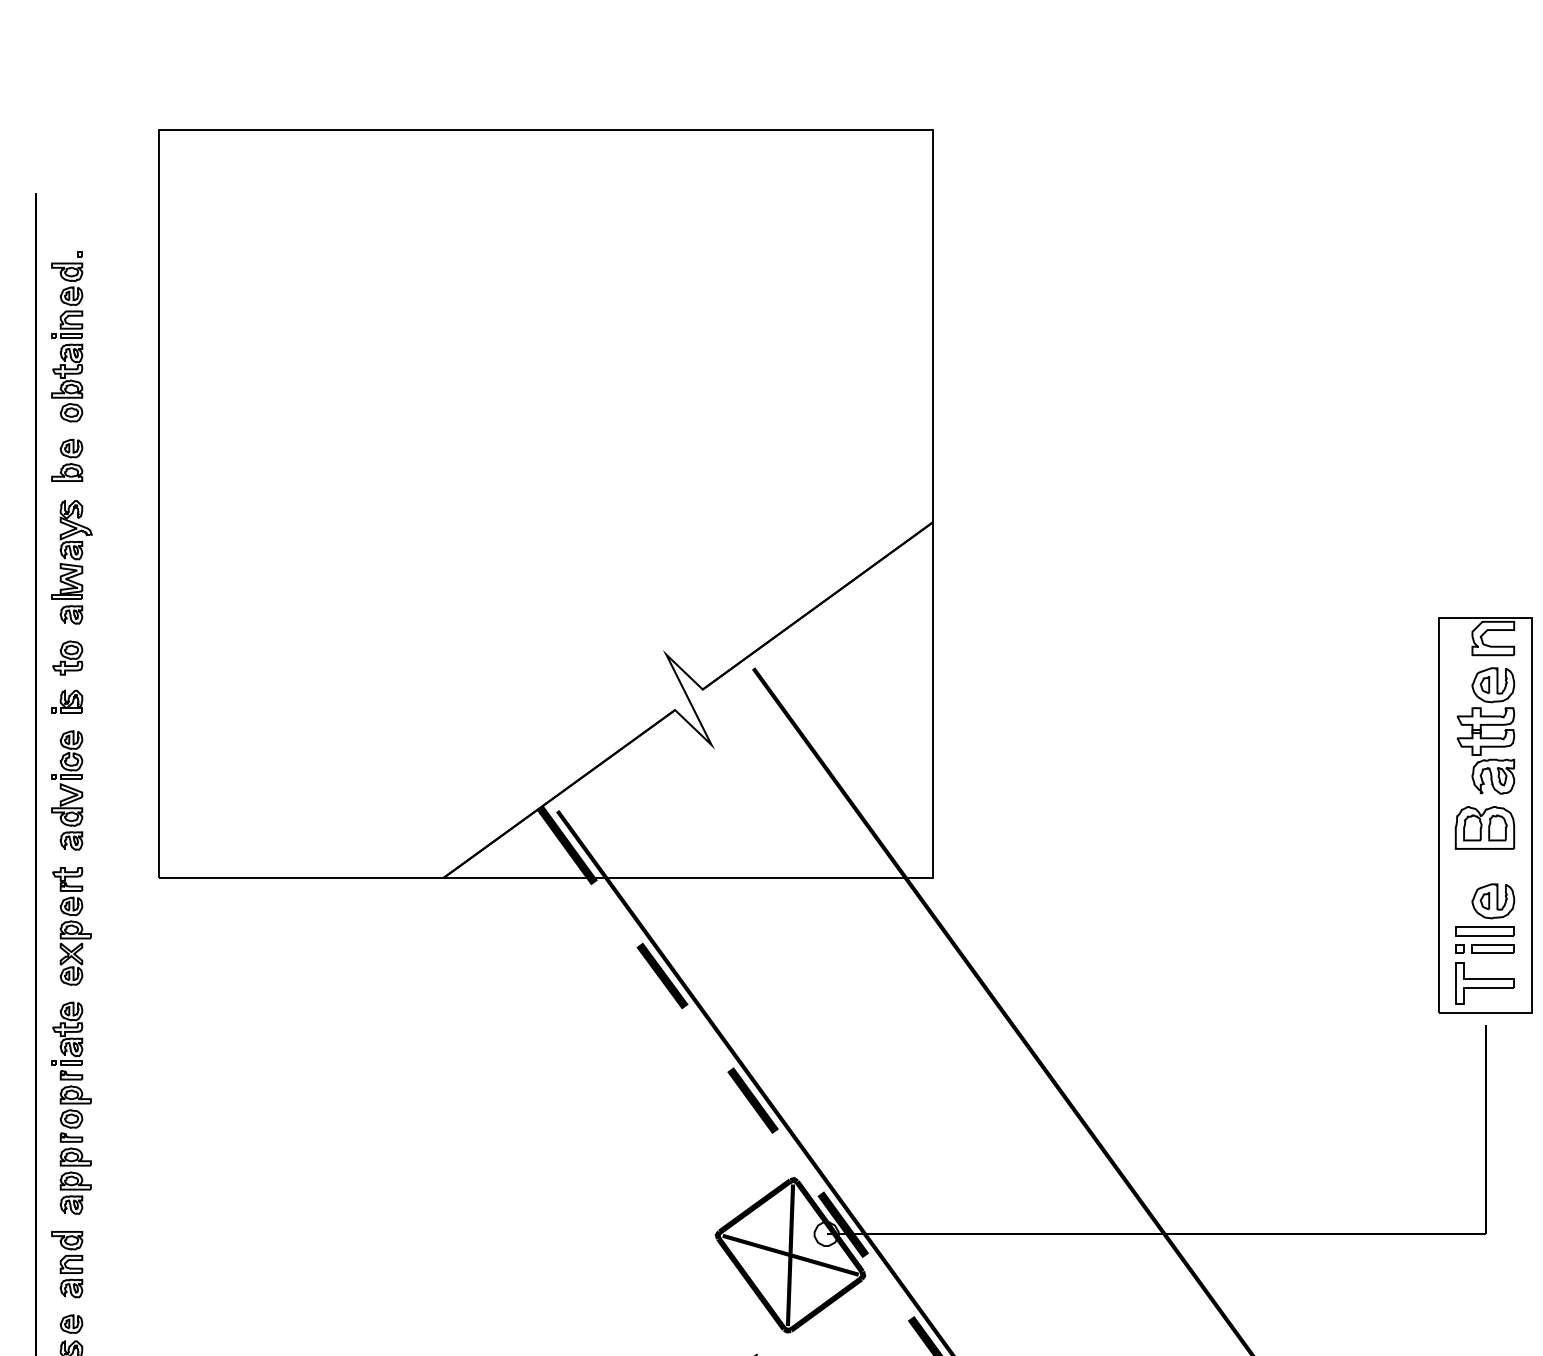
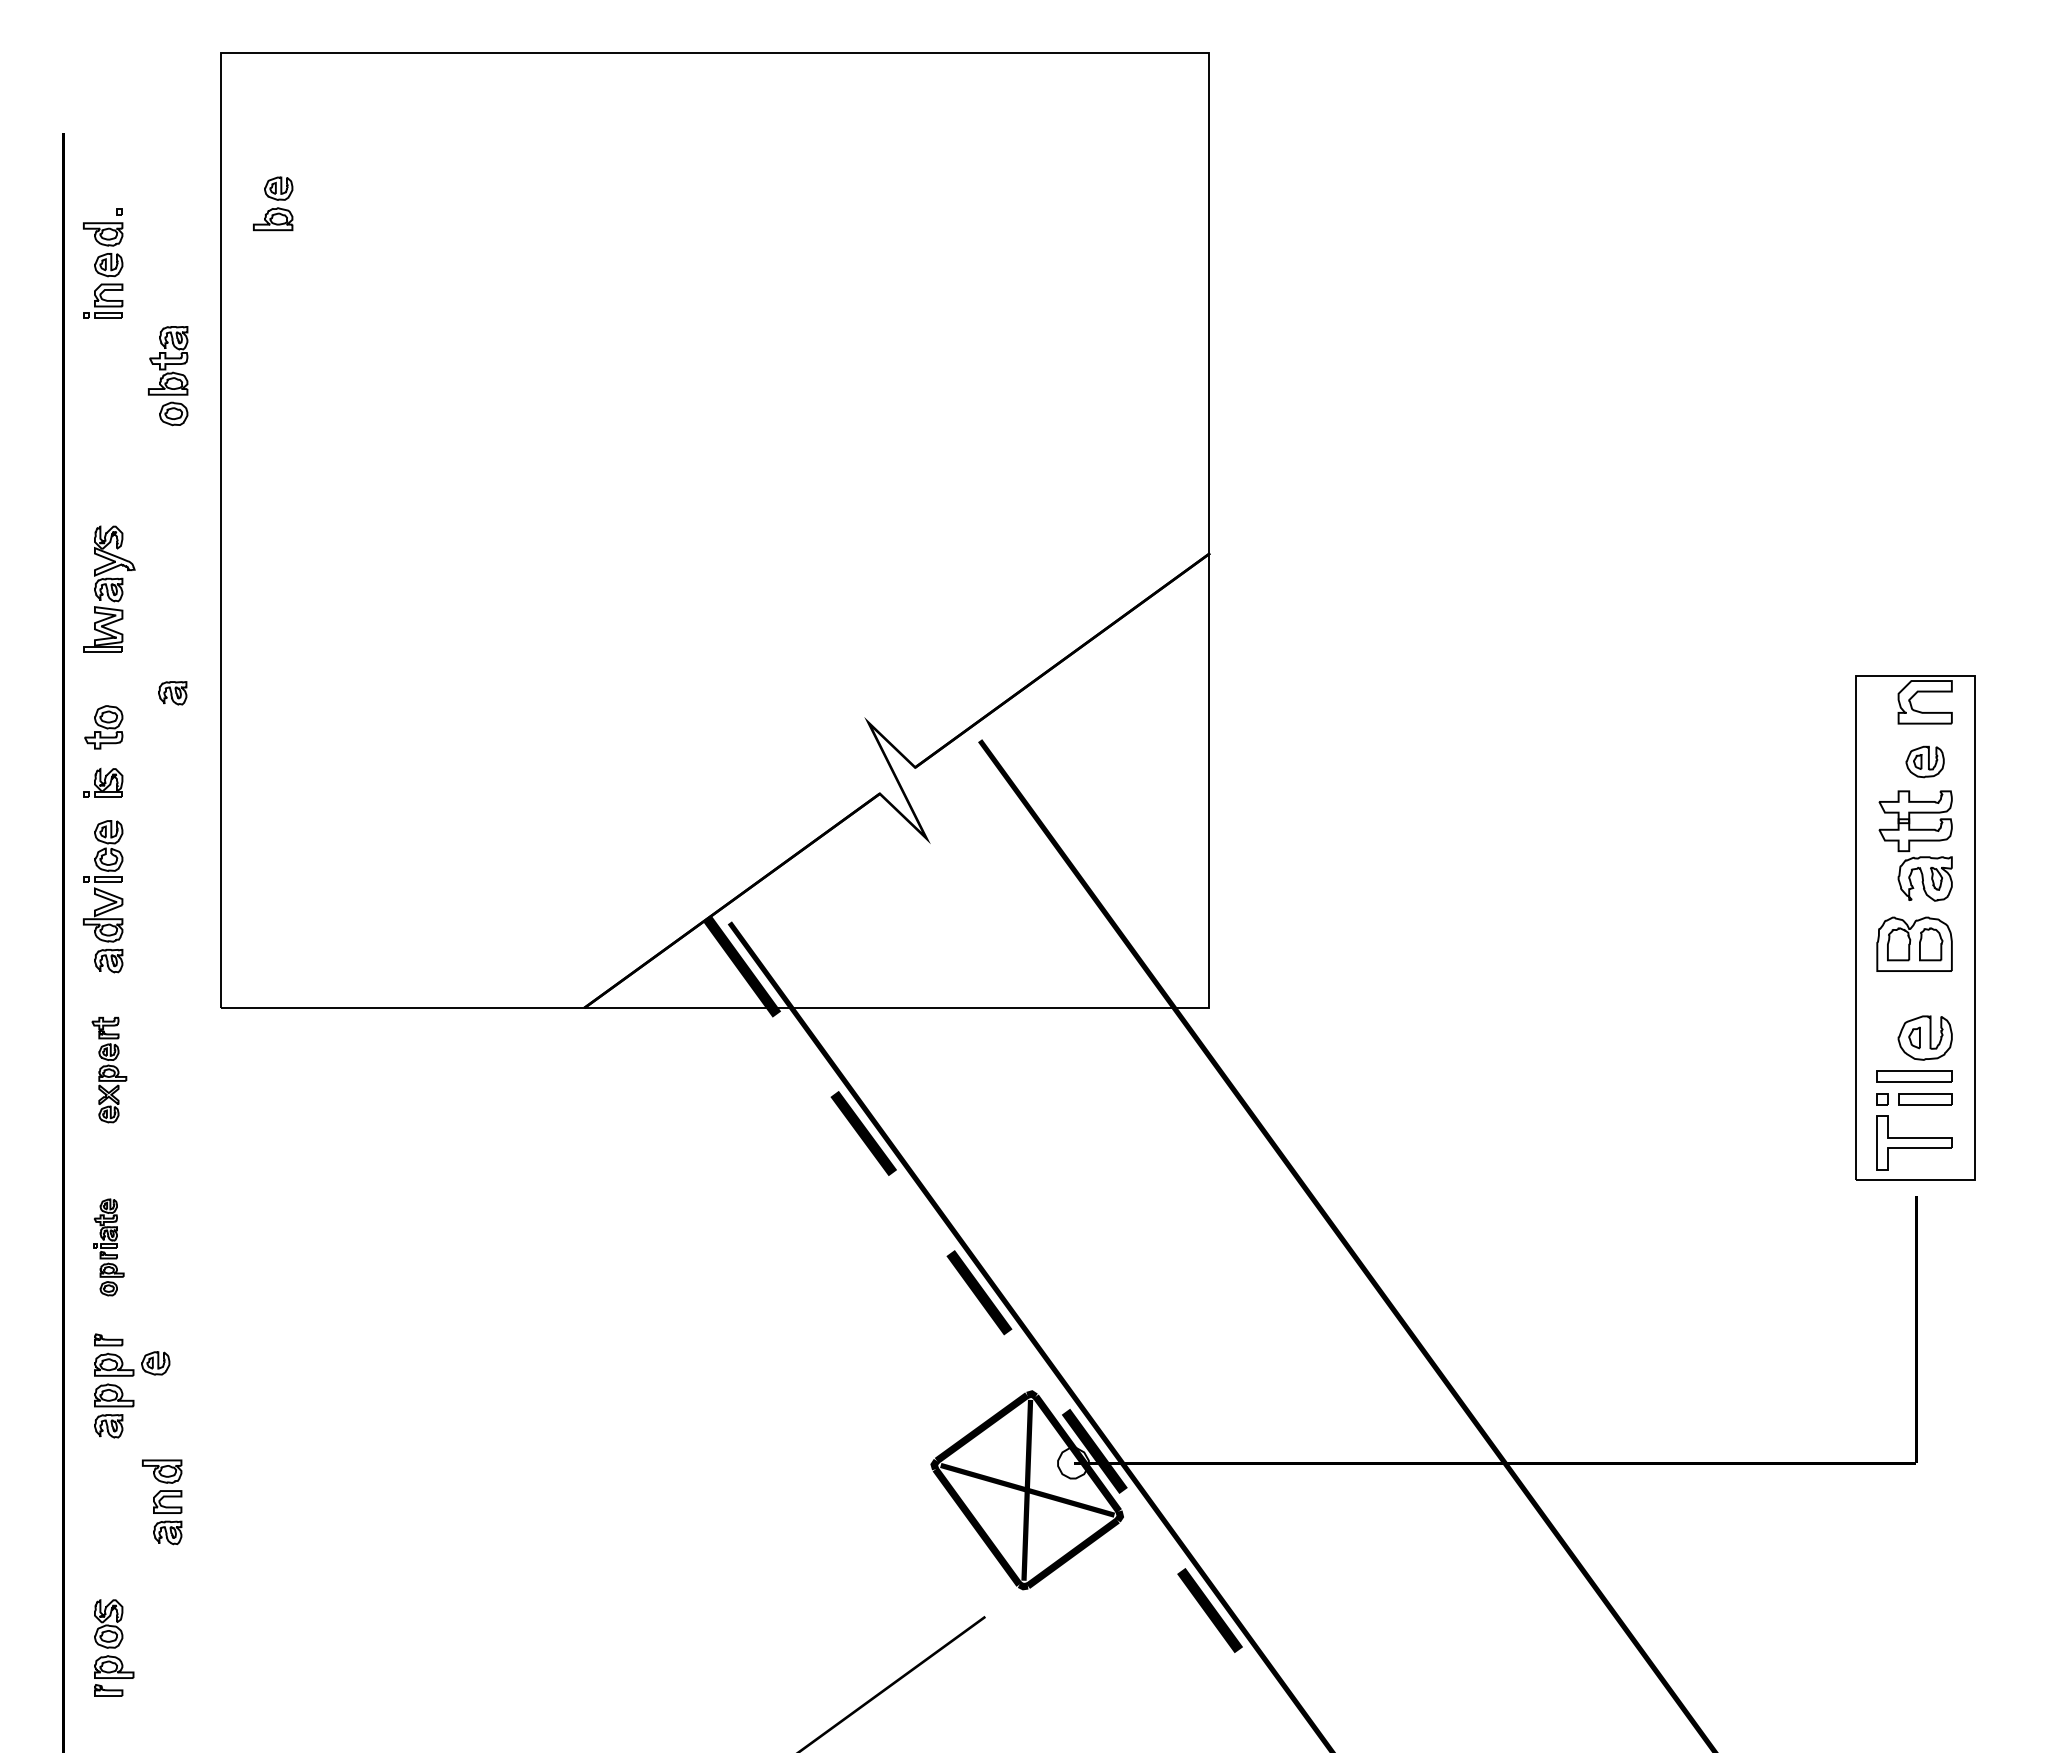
part: (67, 383) -> (168, 376), moved
part: (67, 460) -> (273, 203), moved
part: (71, 615) -> (172, 693), moved
part: (1492, 684) -> (1924, 761), size x0.7
part: (72, 925) -> (109, 1069), size x0.7
part: (71, 1065) -> (108, 1247), size x0.6
part: (67, 1264) -> (162, 1502), moved
part: (71, 1324) -> (155, 1363), moved

